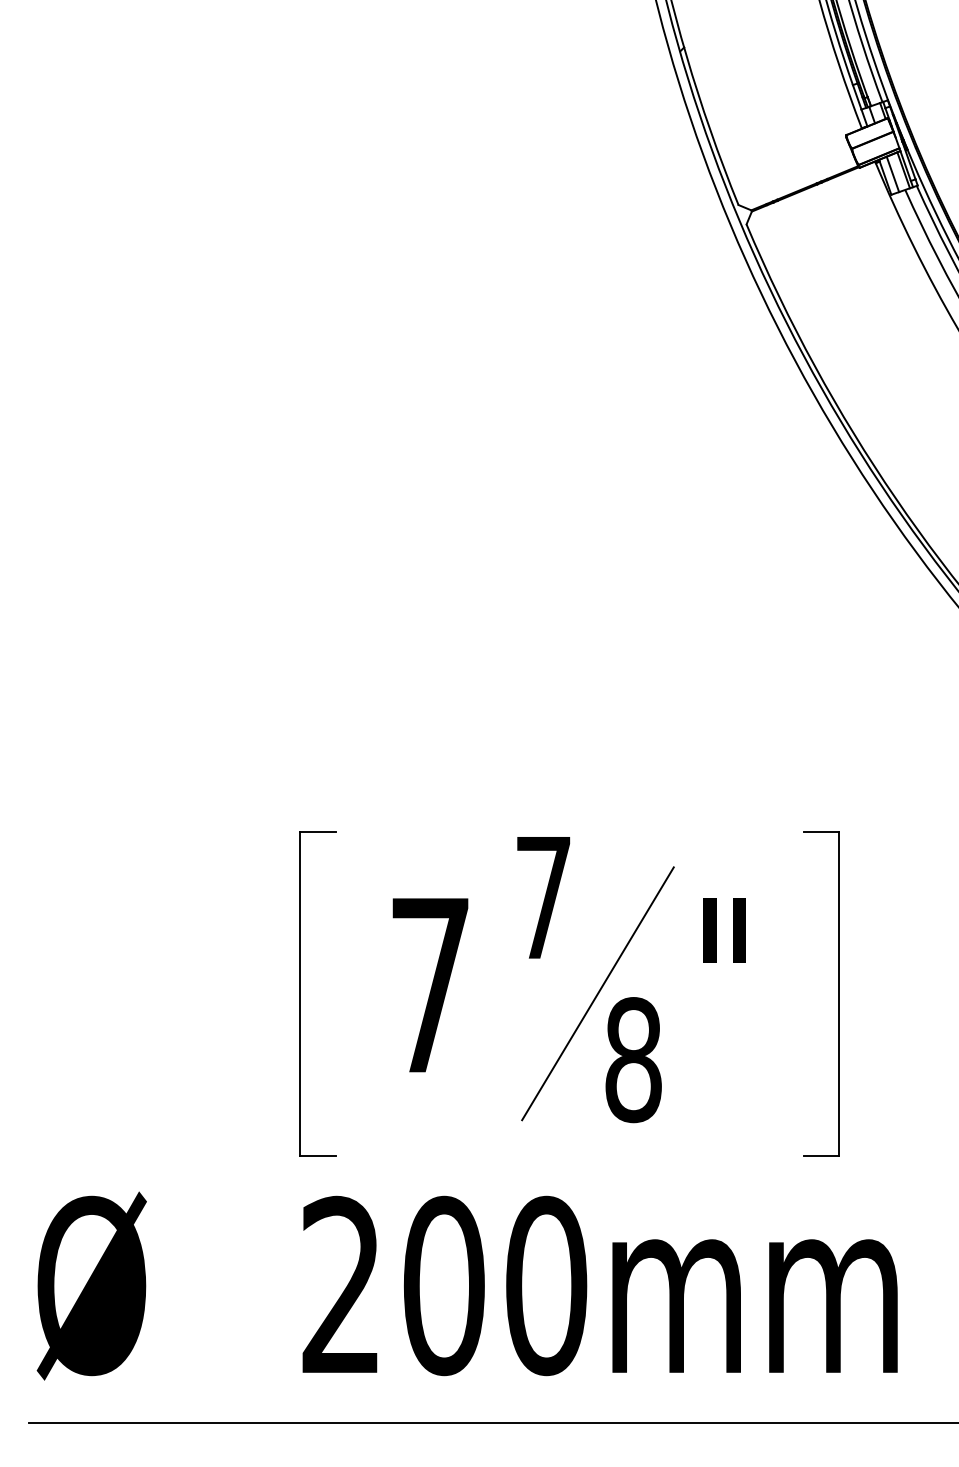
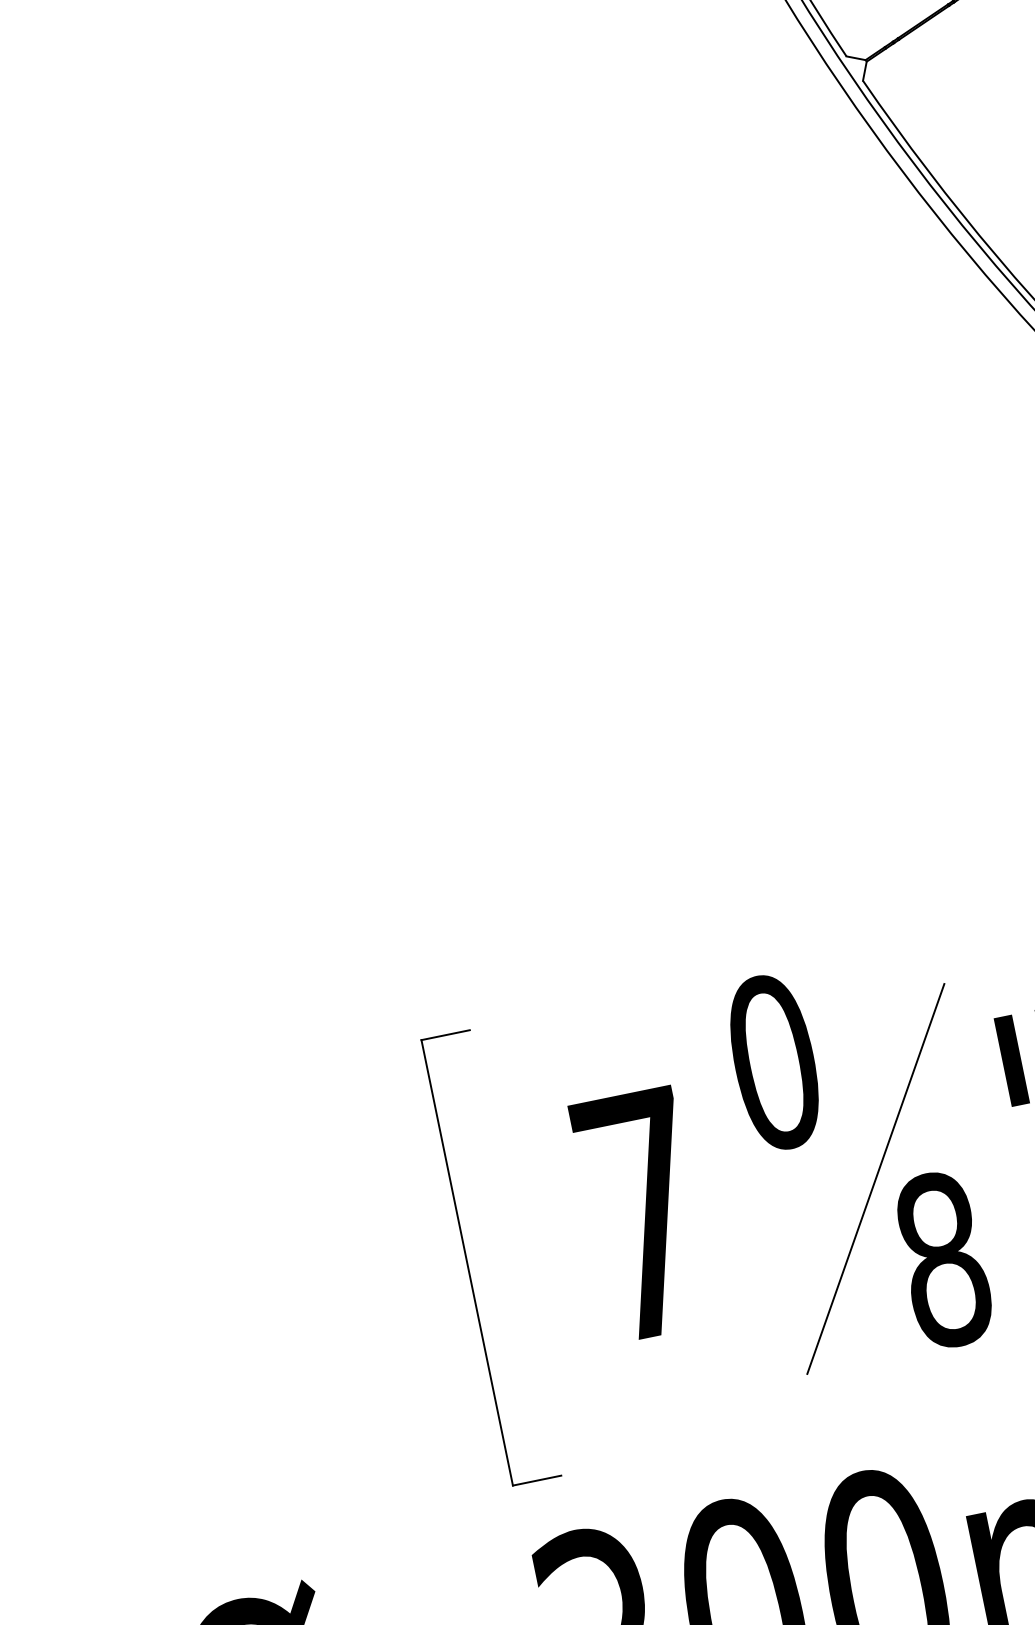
text: (543, 897) -> (773, 1062), 7 -> 0

